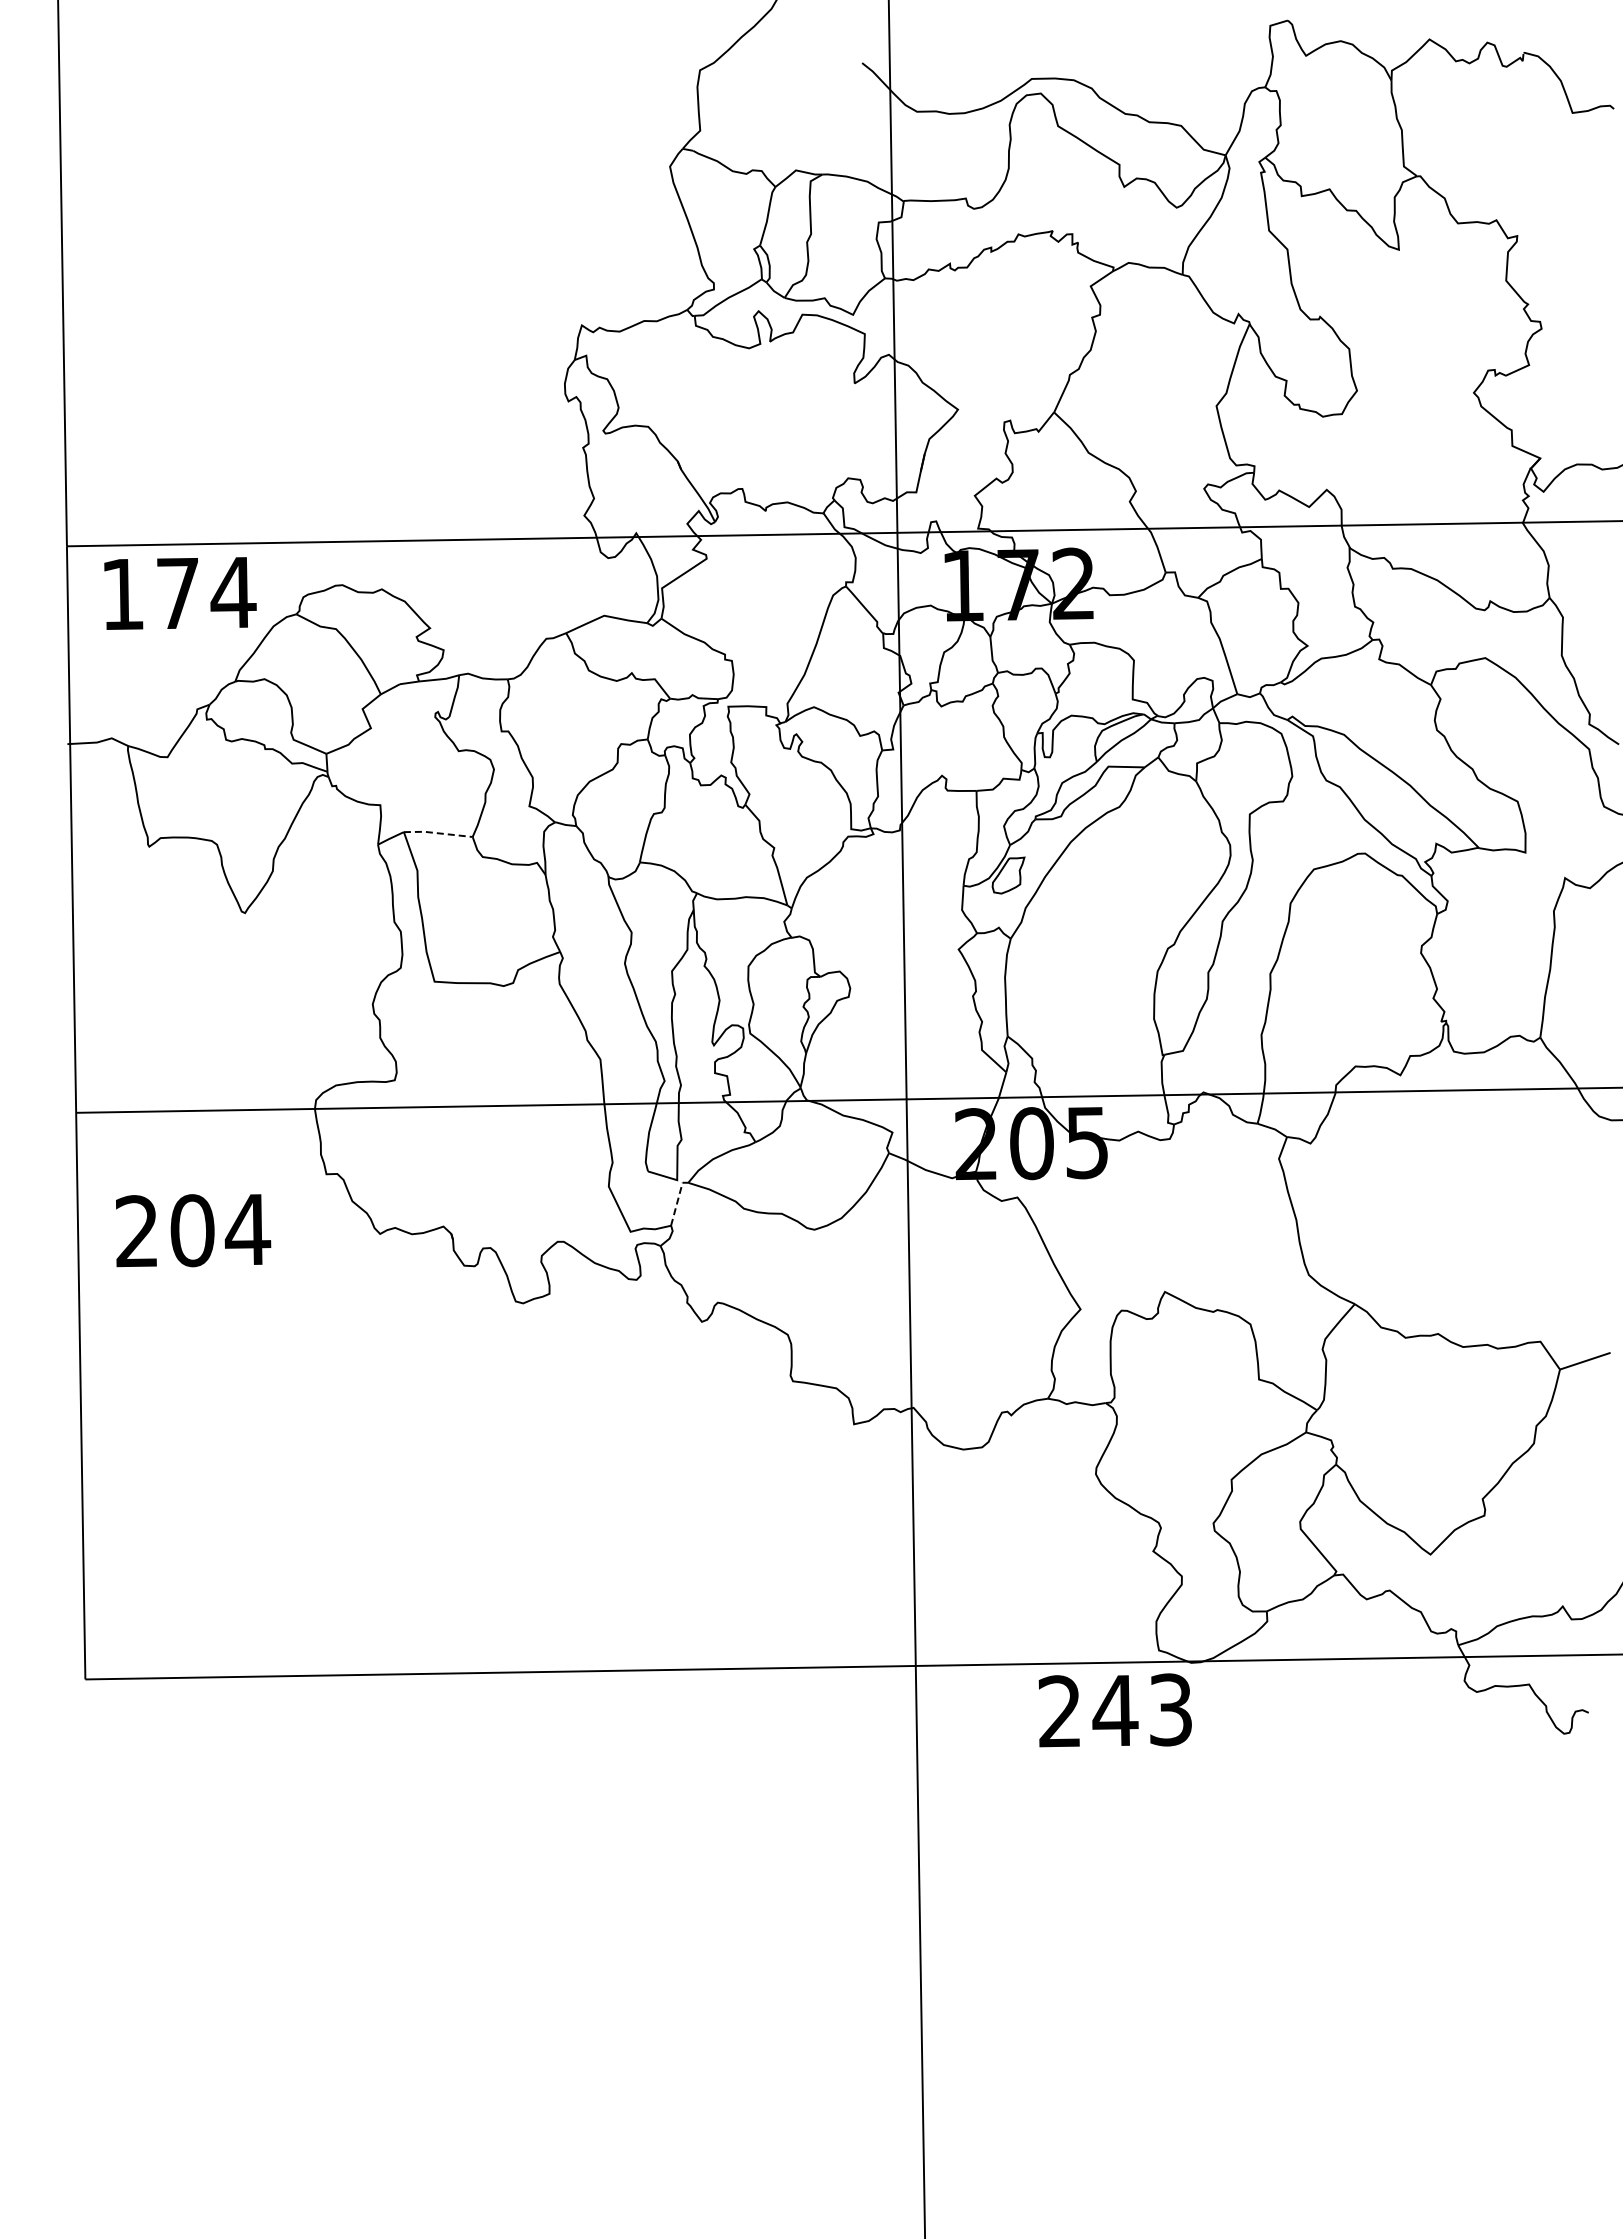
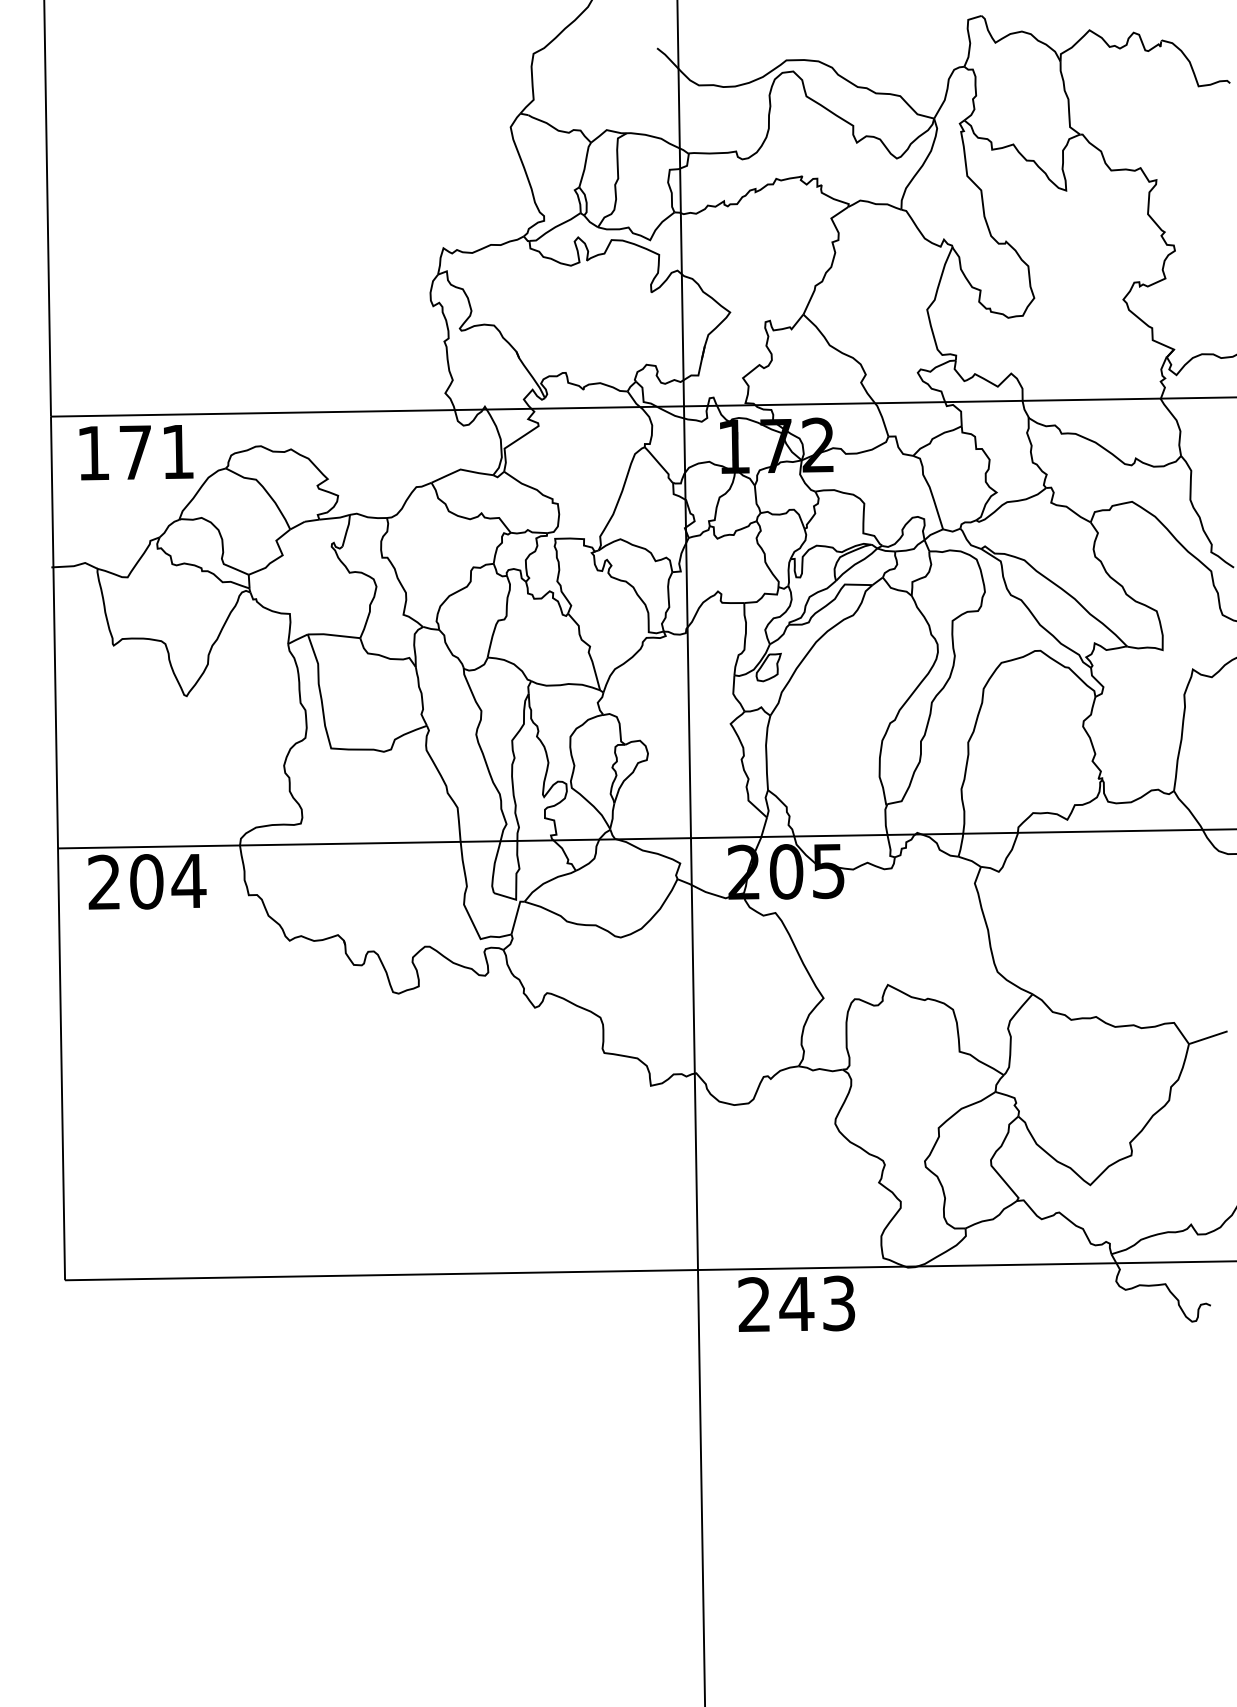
text: (233, 592) -> (177, 451), 174 -> 171
line: (438, 833) -> (334, 635), dashed -> solid
line: (677, 1201) -> (516, 916), dashed -> solid
text: (193, 1230) -> (147, 881), moved
text: (1114, 1710) -> (796, 1303), moved

